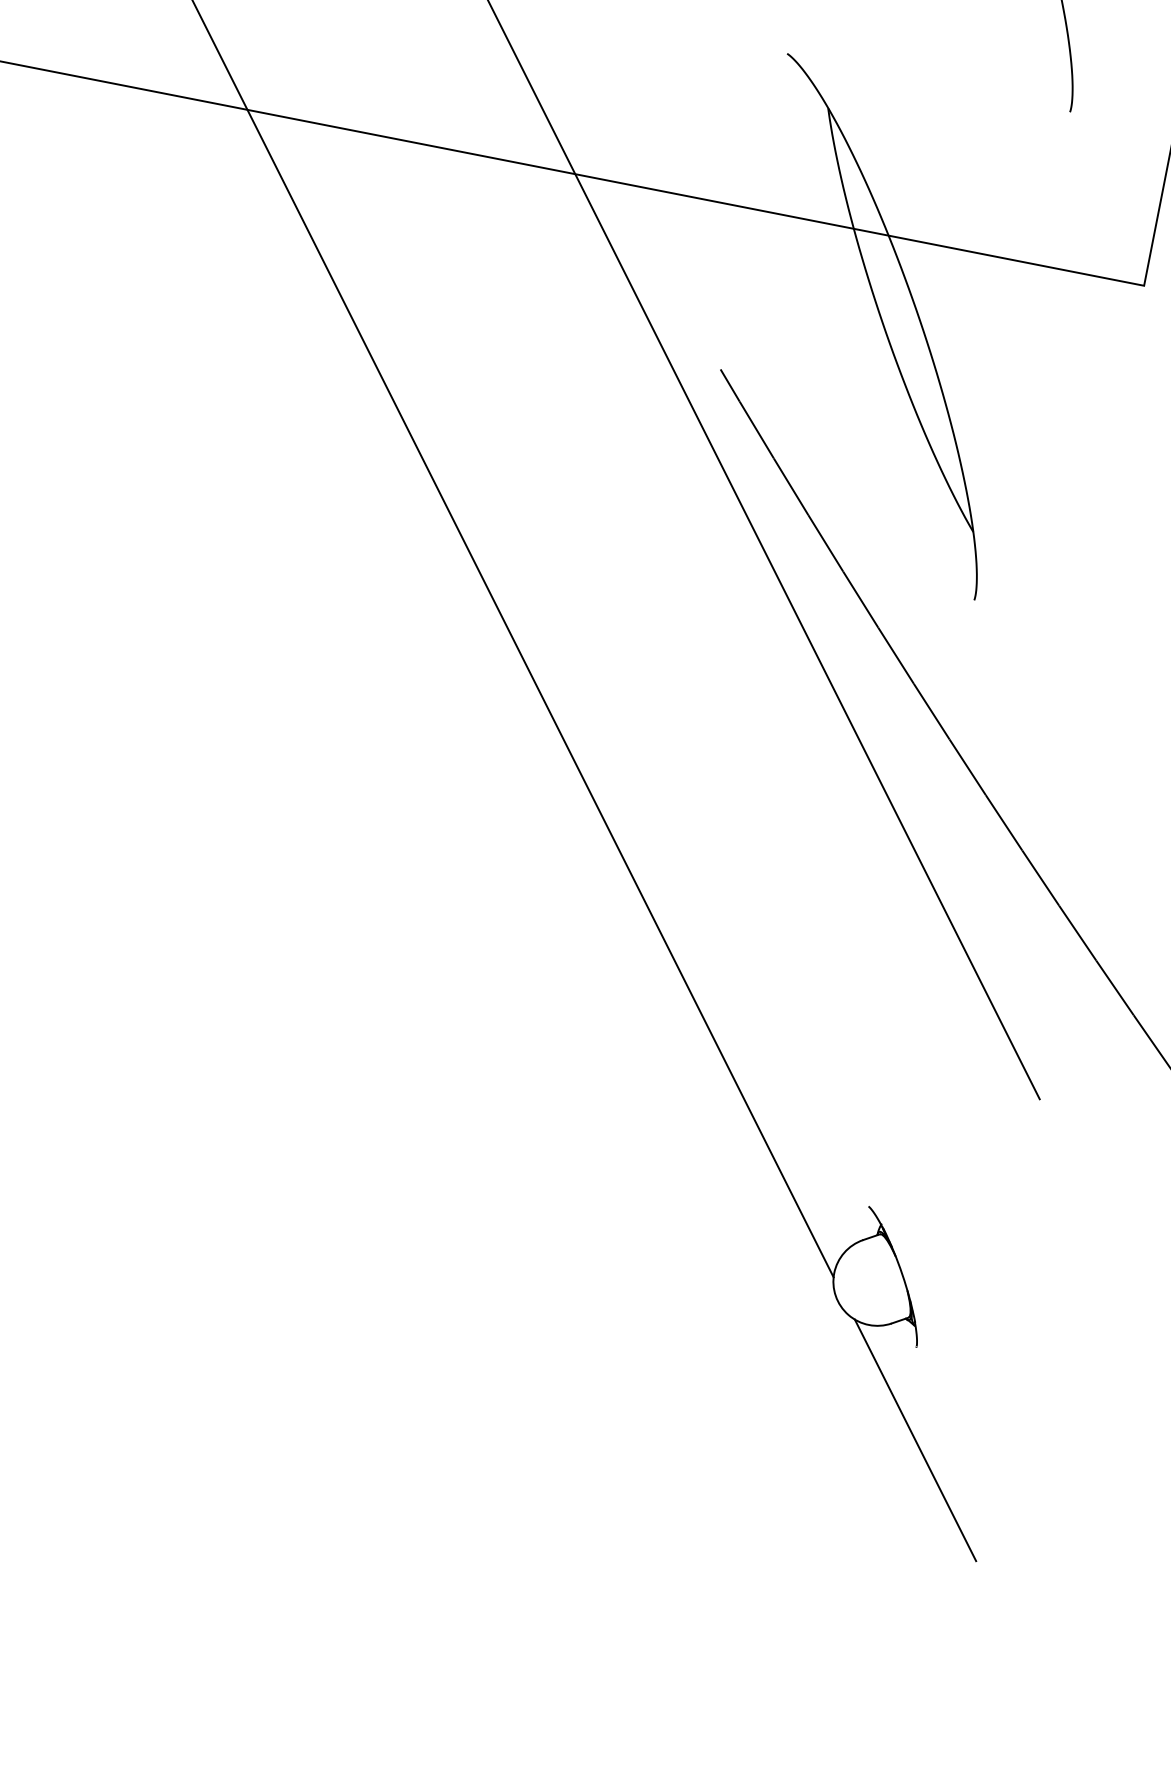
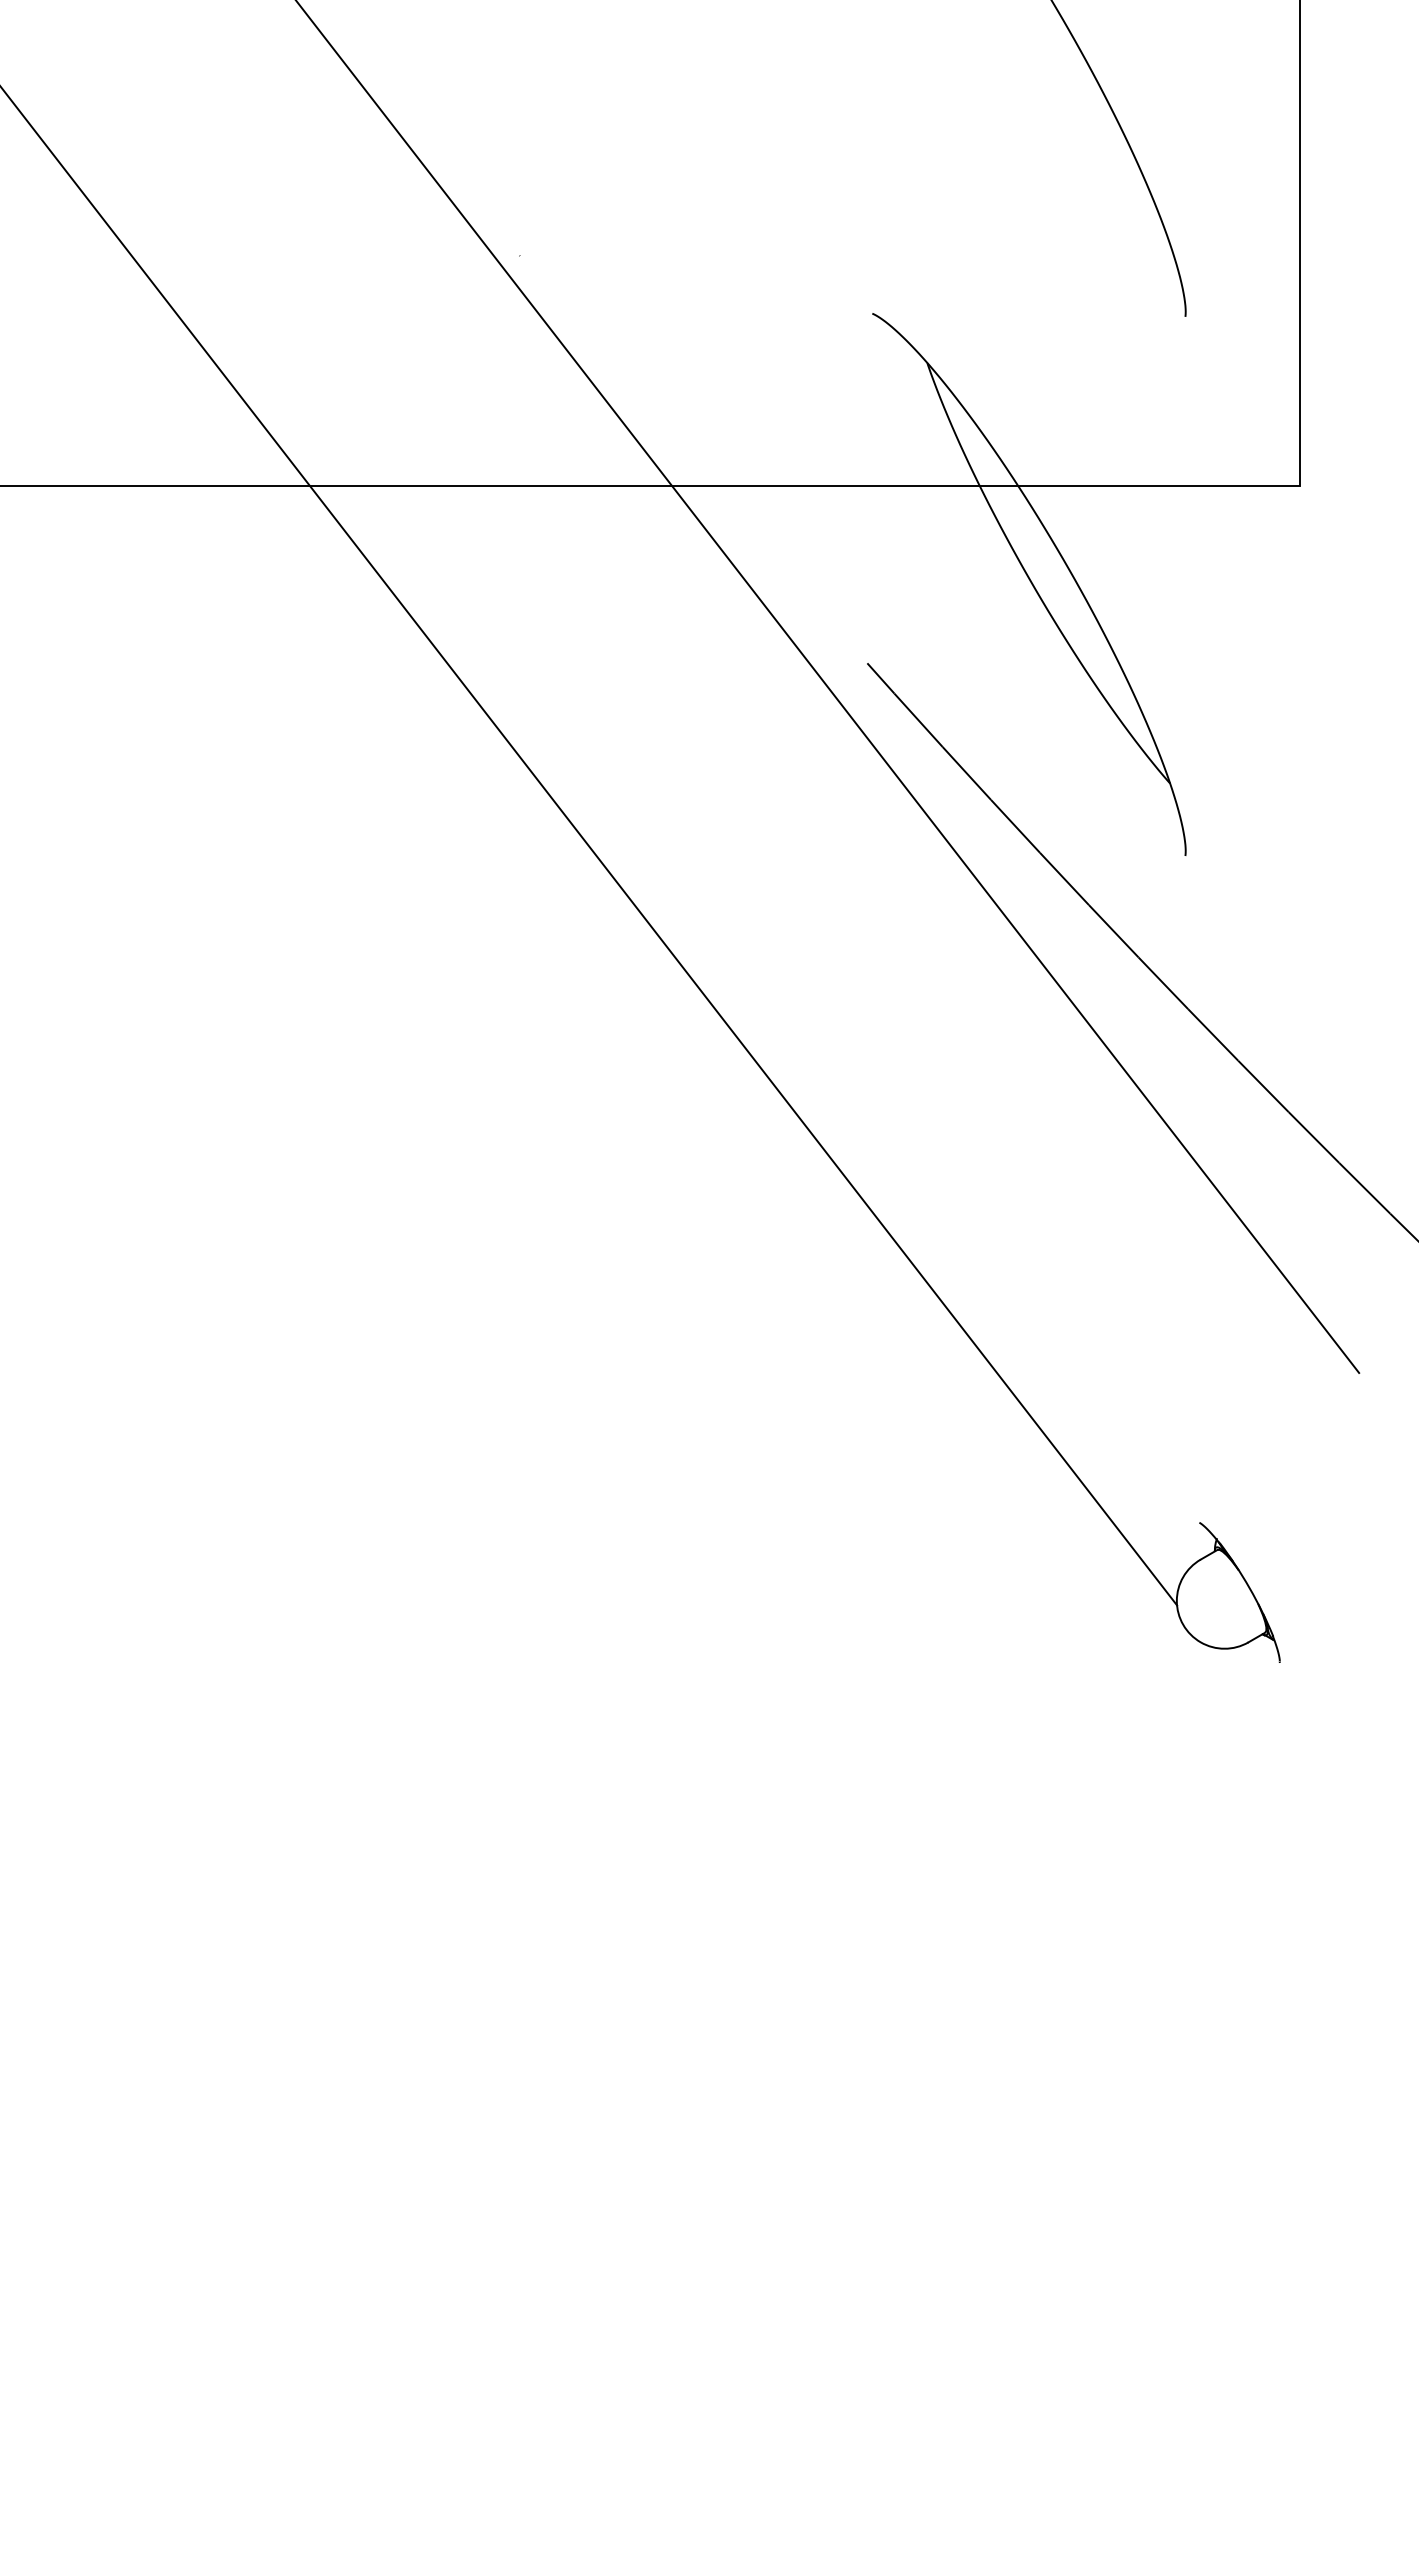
line: (914, 1440) -> (1297, 1761), removed

